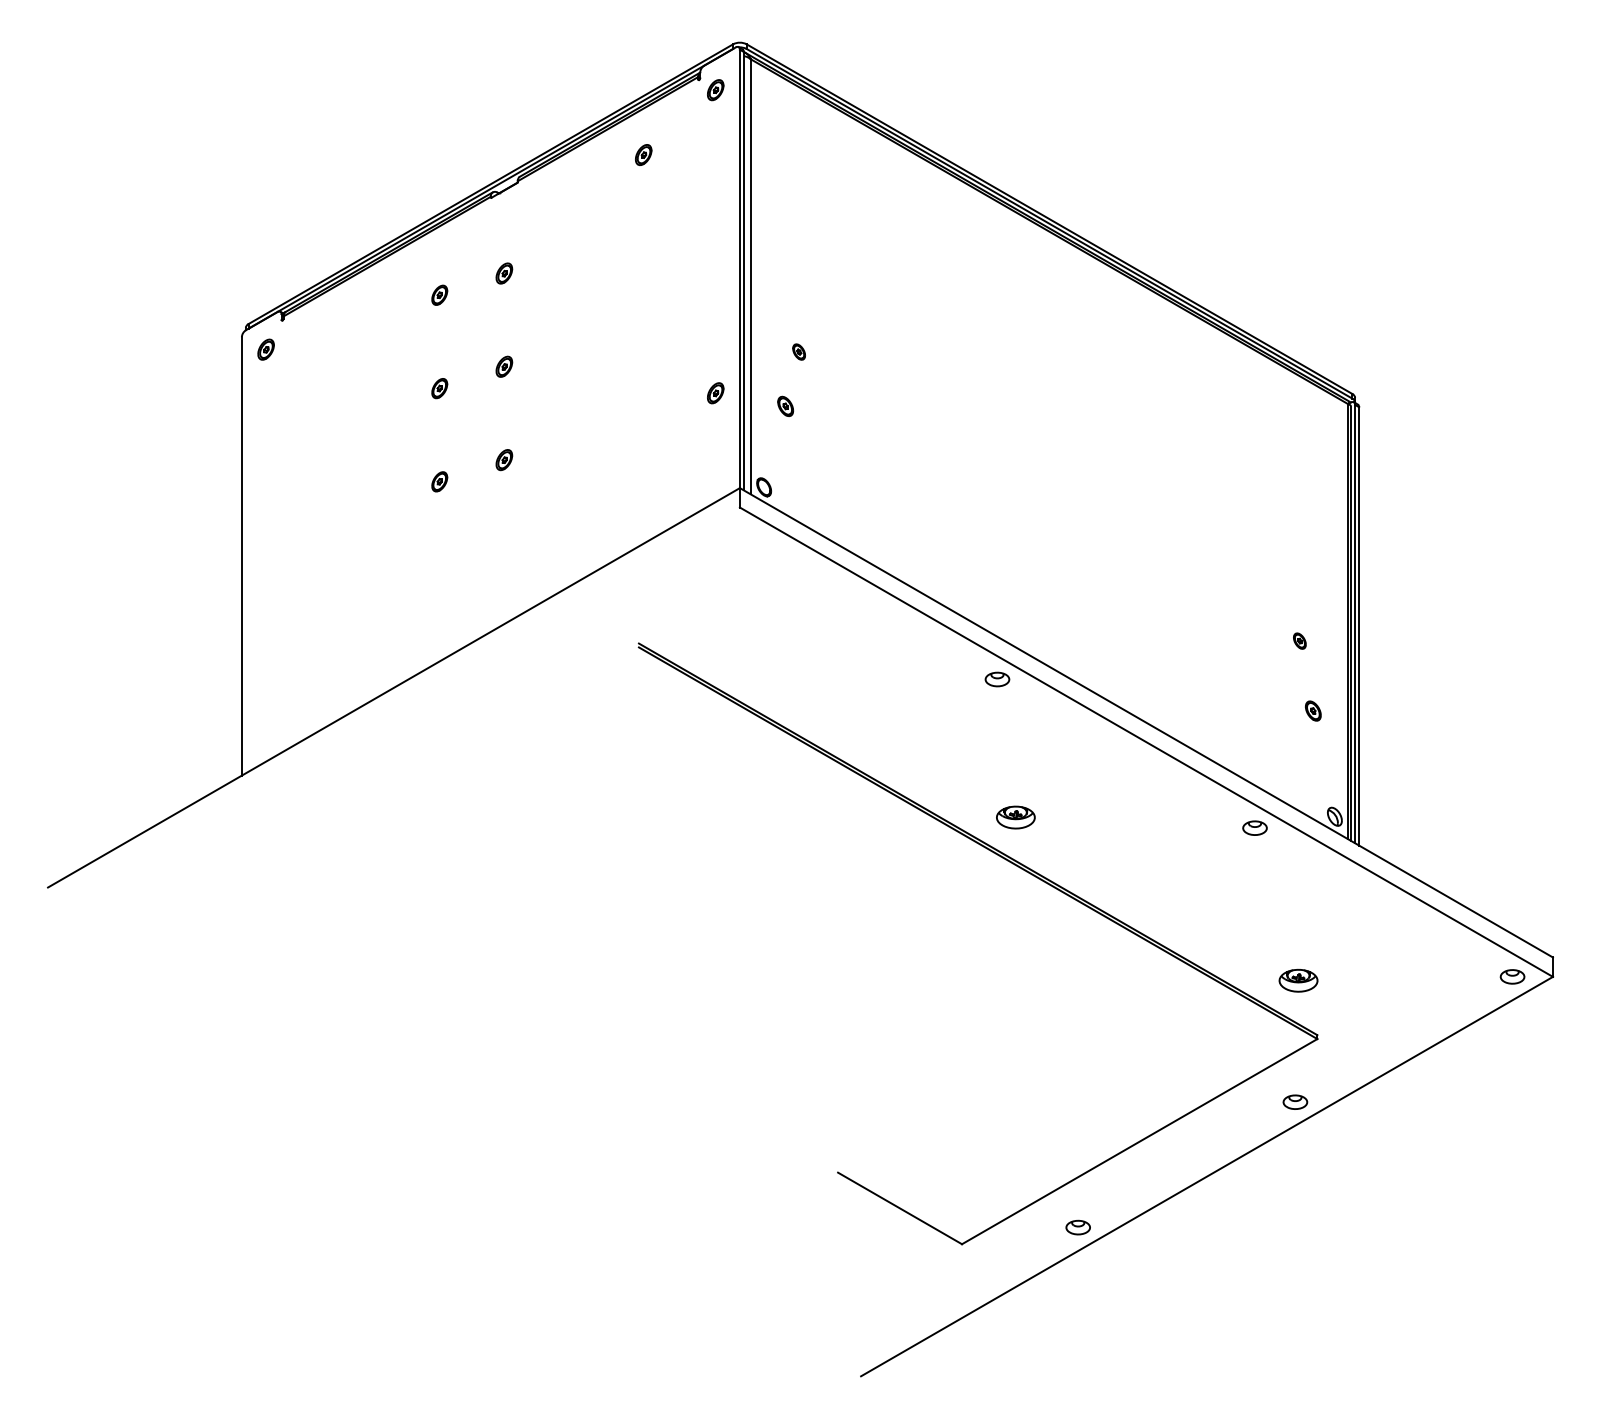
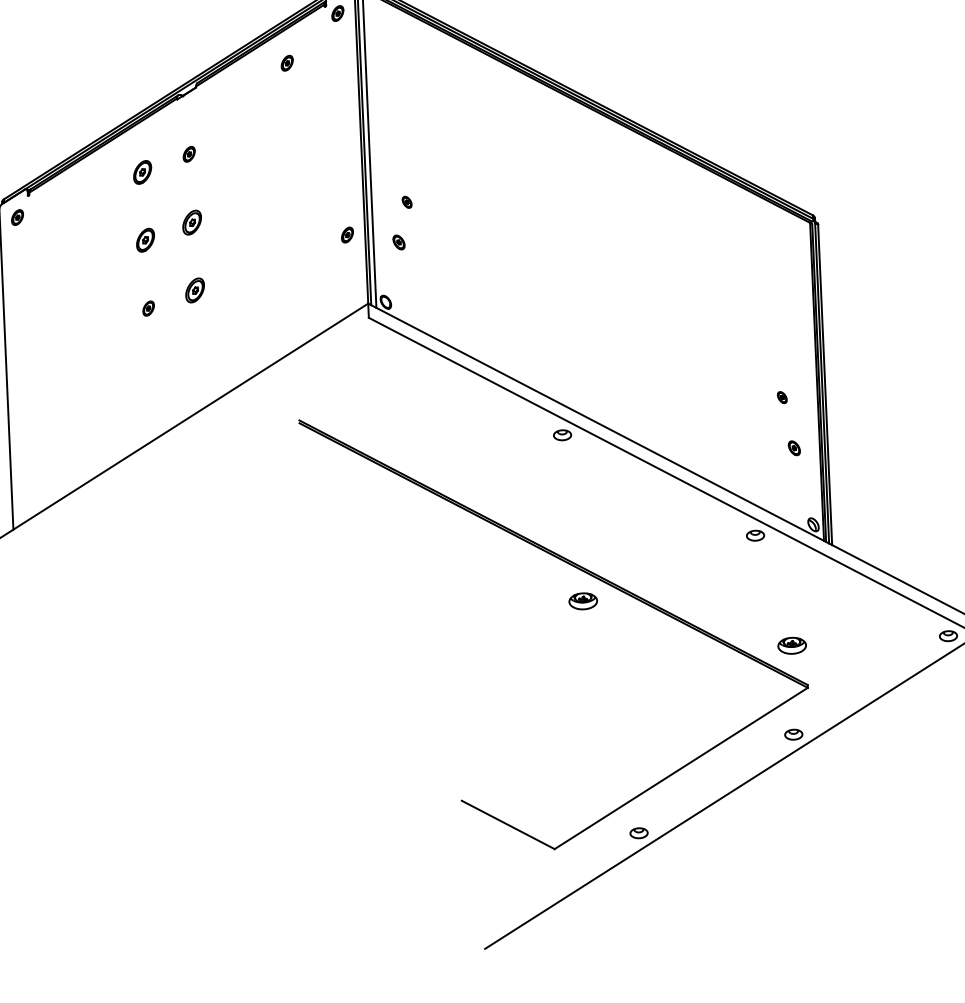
part: (439, 294) -> (142, 171), size x1.6
part: (504, 366) -> (192, 222), size x1.6
part: (439, 388) -> (145, 240), size x1.6
part: (504, 460) -> (195, 290), size x1.6
part: (1015, 817) -> (583, 601), moved

